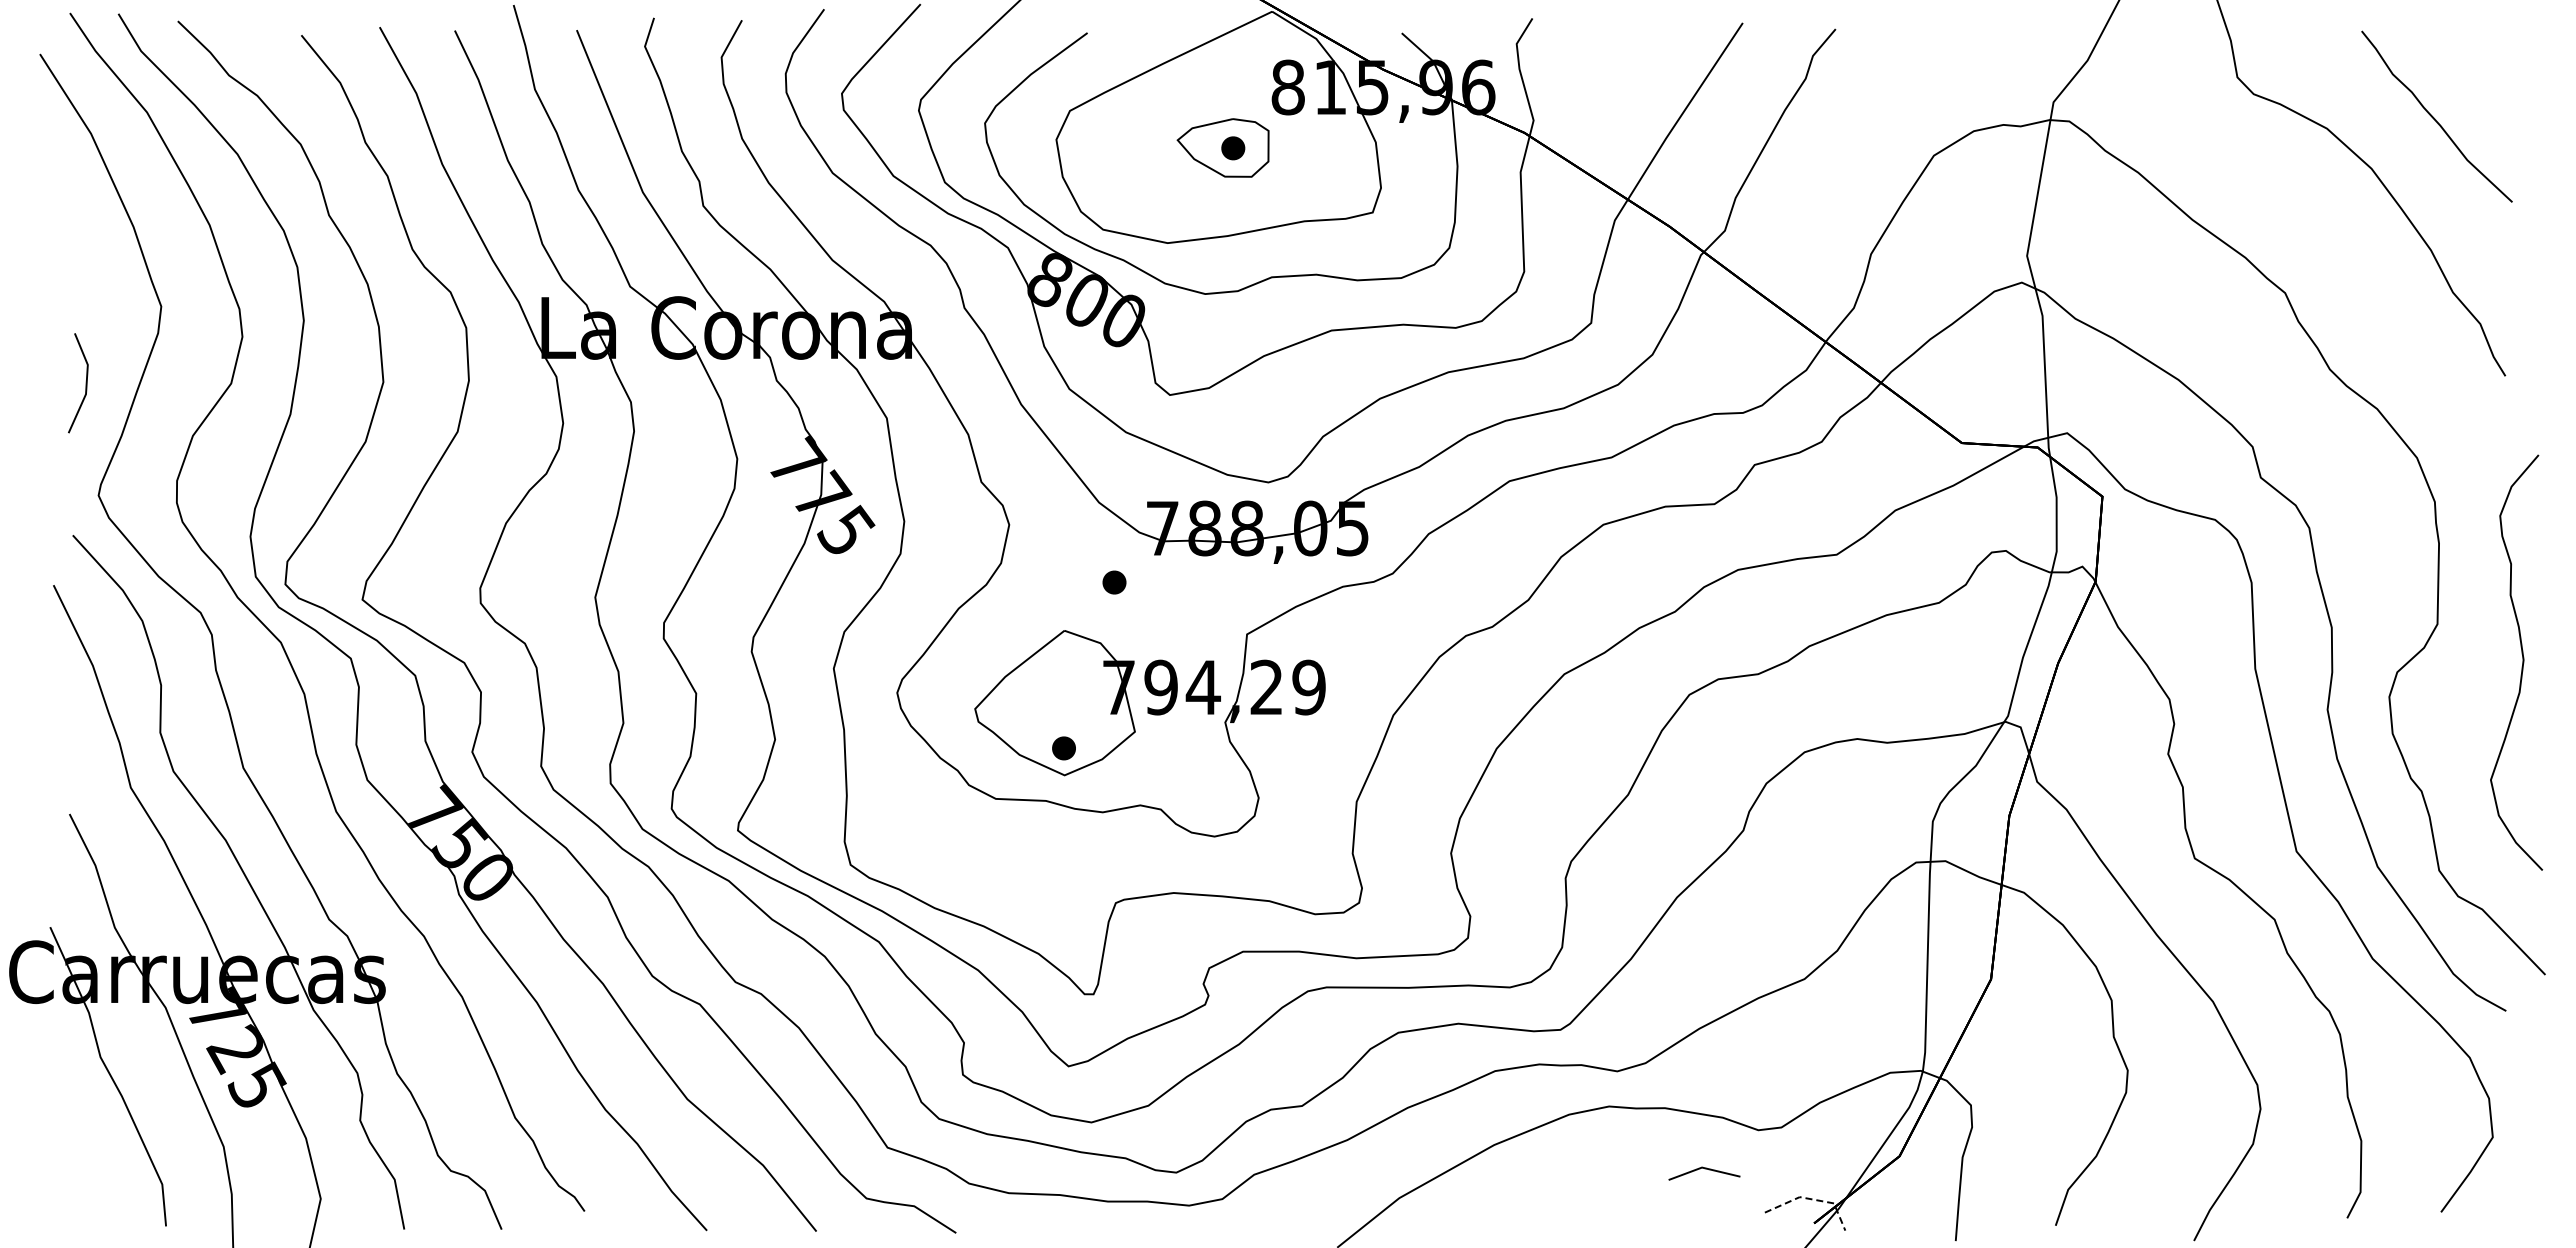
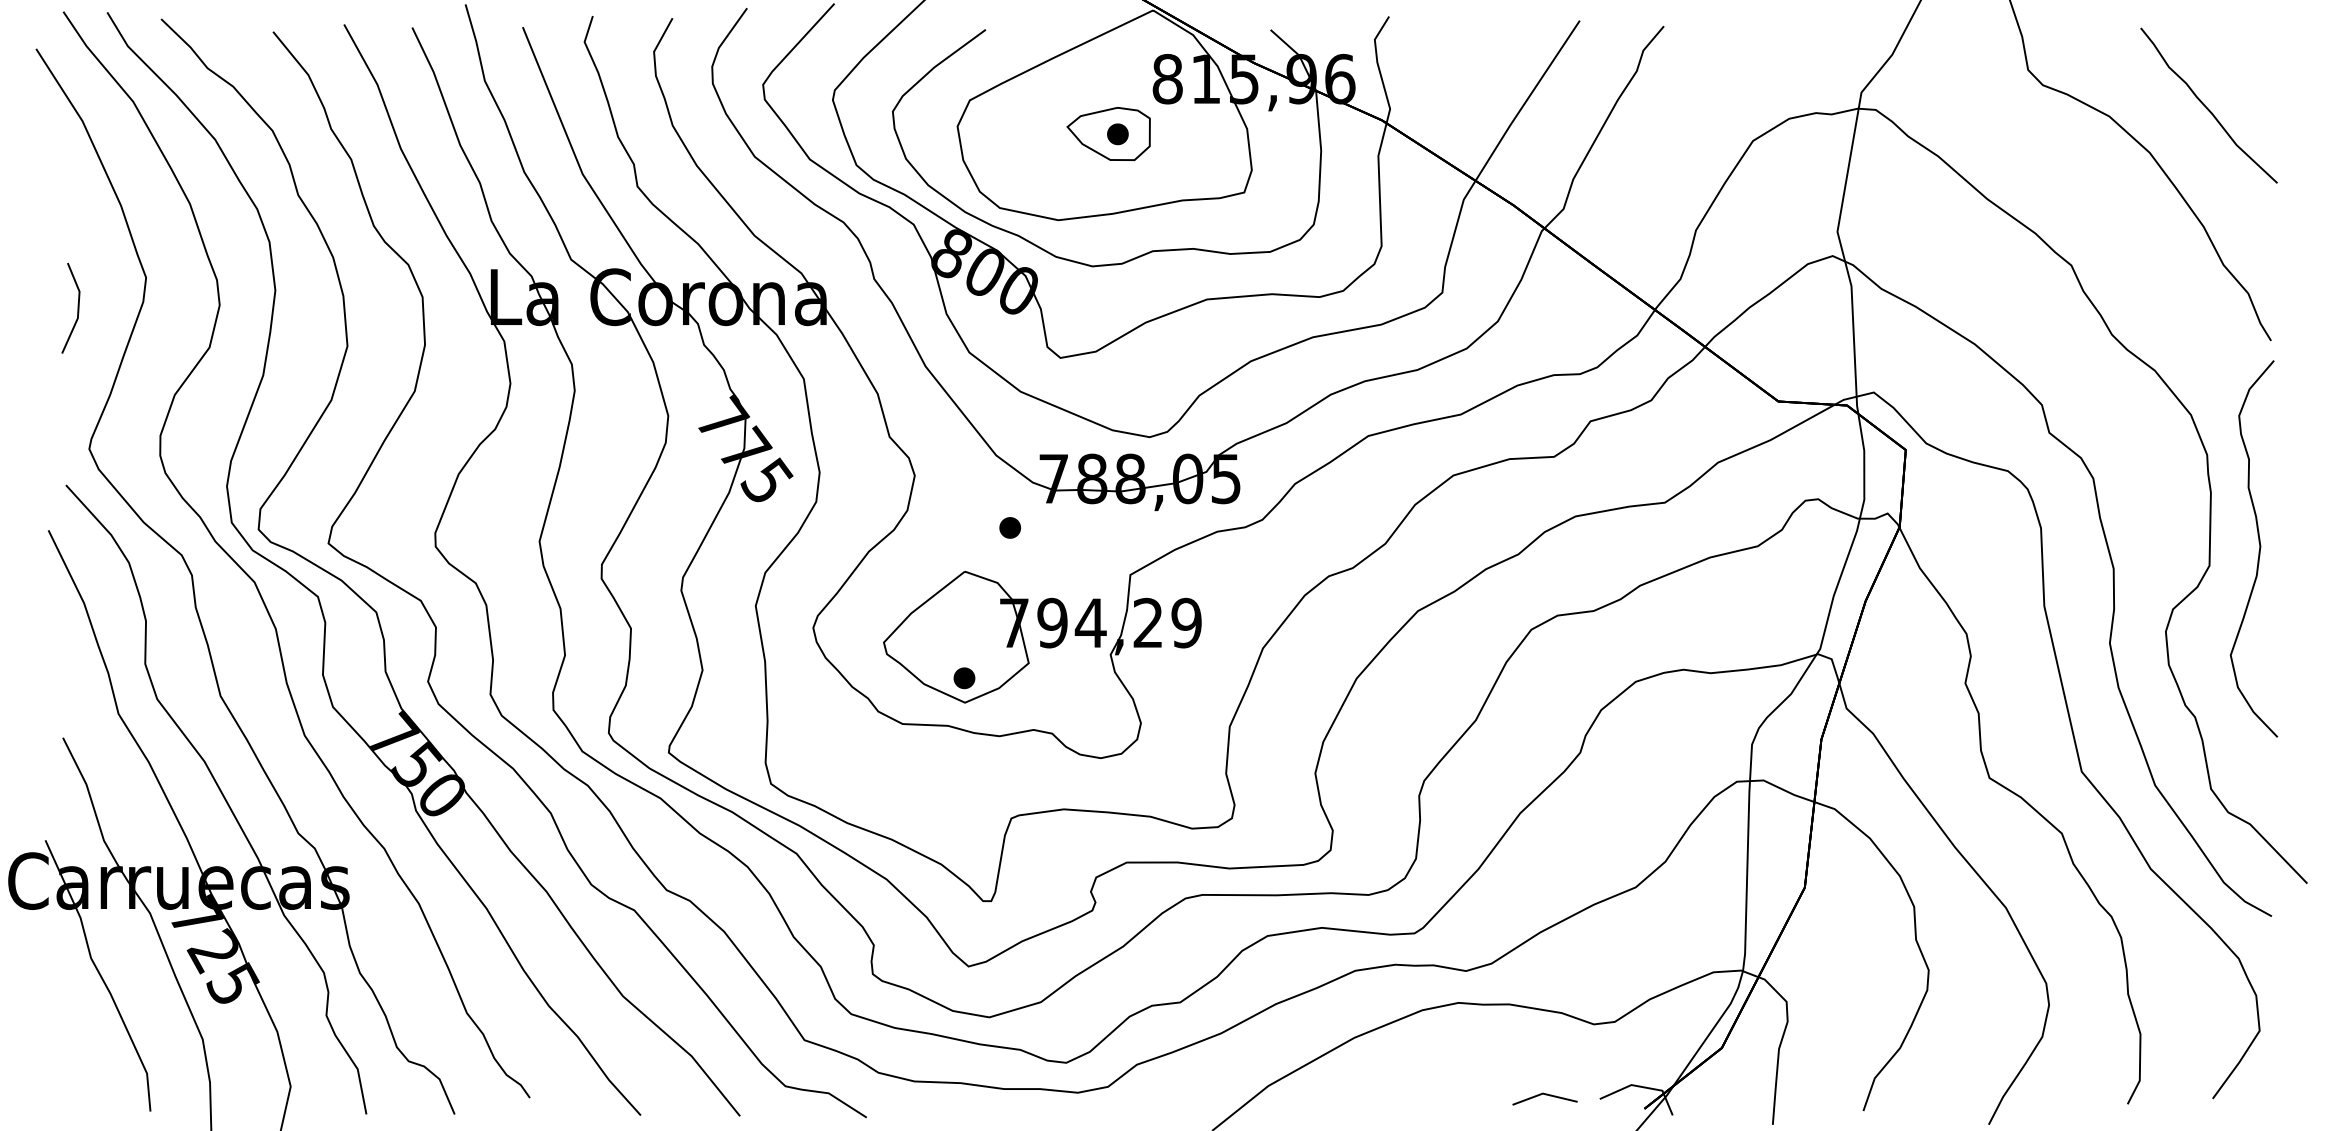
line: (85, 383) -> (77, 308), moved
curve: (2522, 662) -> (2259, 548), moved
line: (1704, 1169) -> (1545, 1095), moved
line: (1812, 1199) -> (1642, 1087), dashed -> solid

